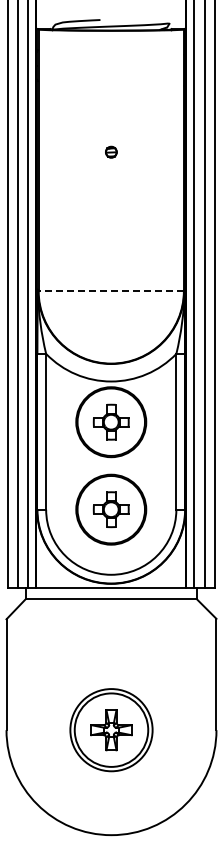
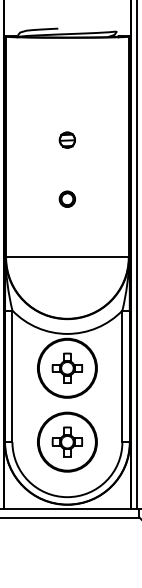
part: (111, 152) -> (67, 140), size x1.67
part: (111, 221) -> (67, 198), added
line: (111, 290) -> (67, 257), dashed -> solid

